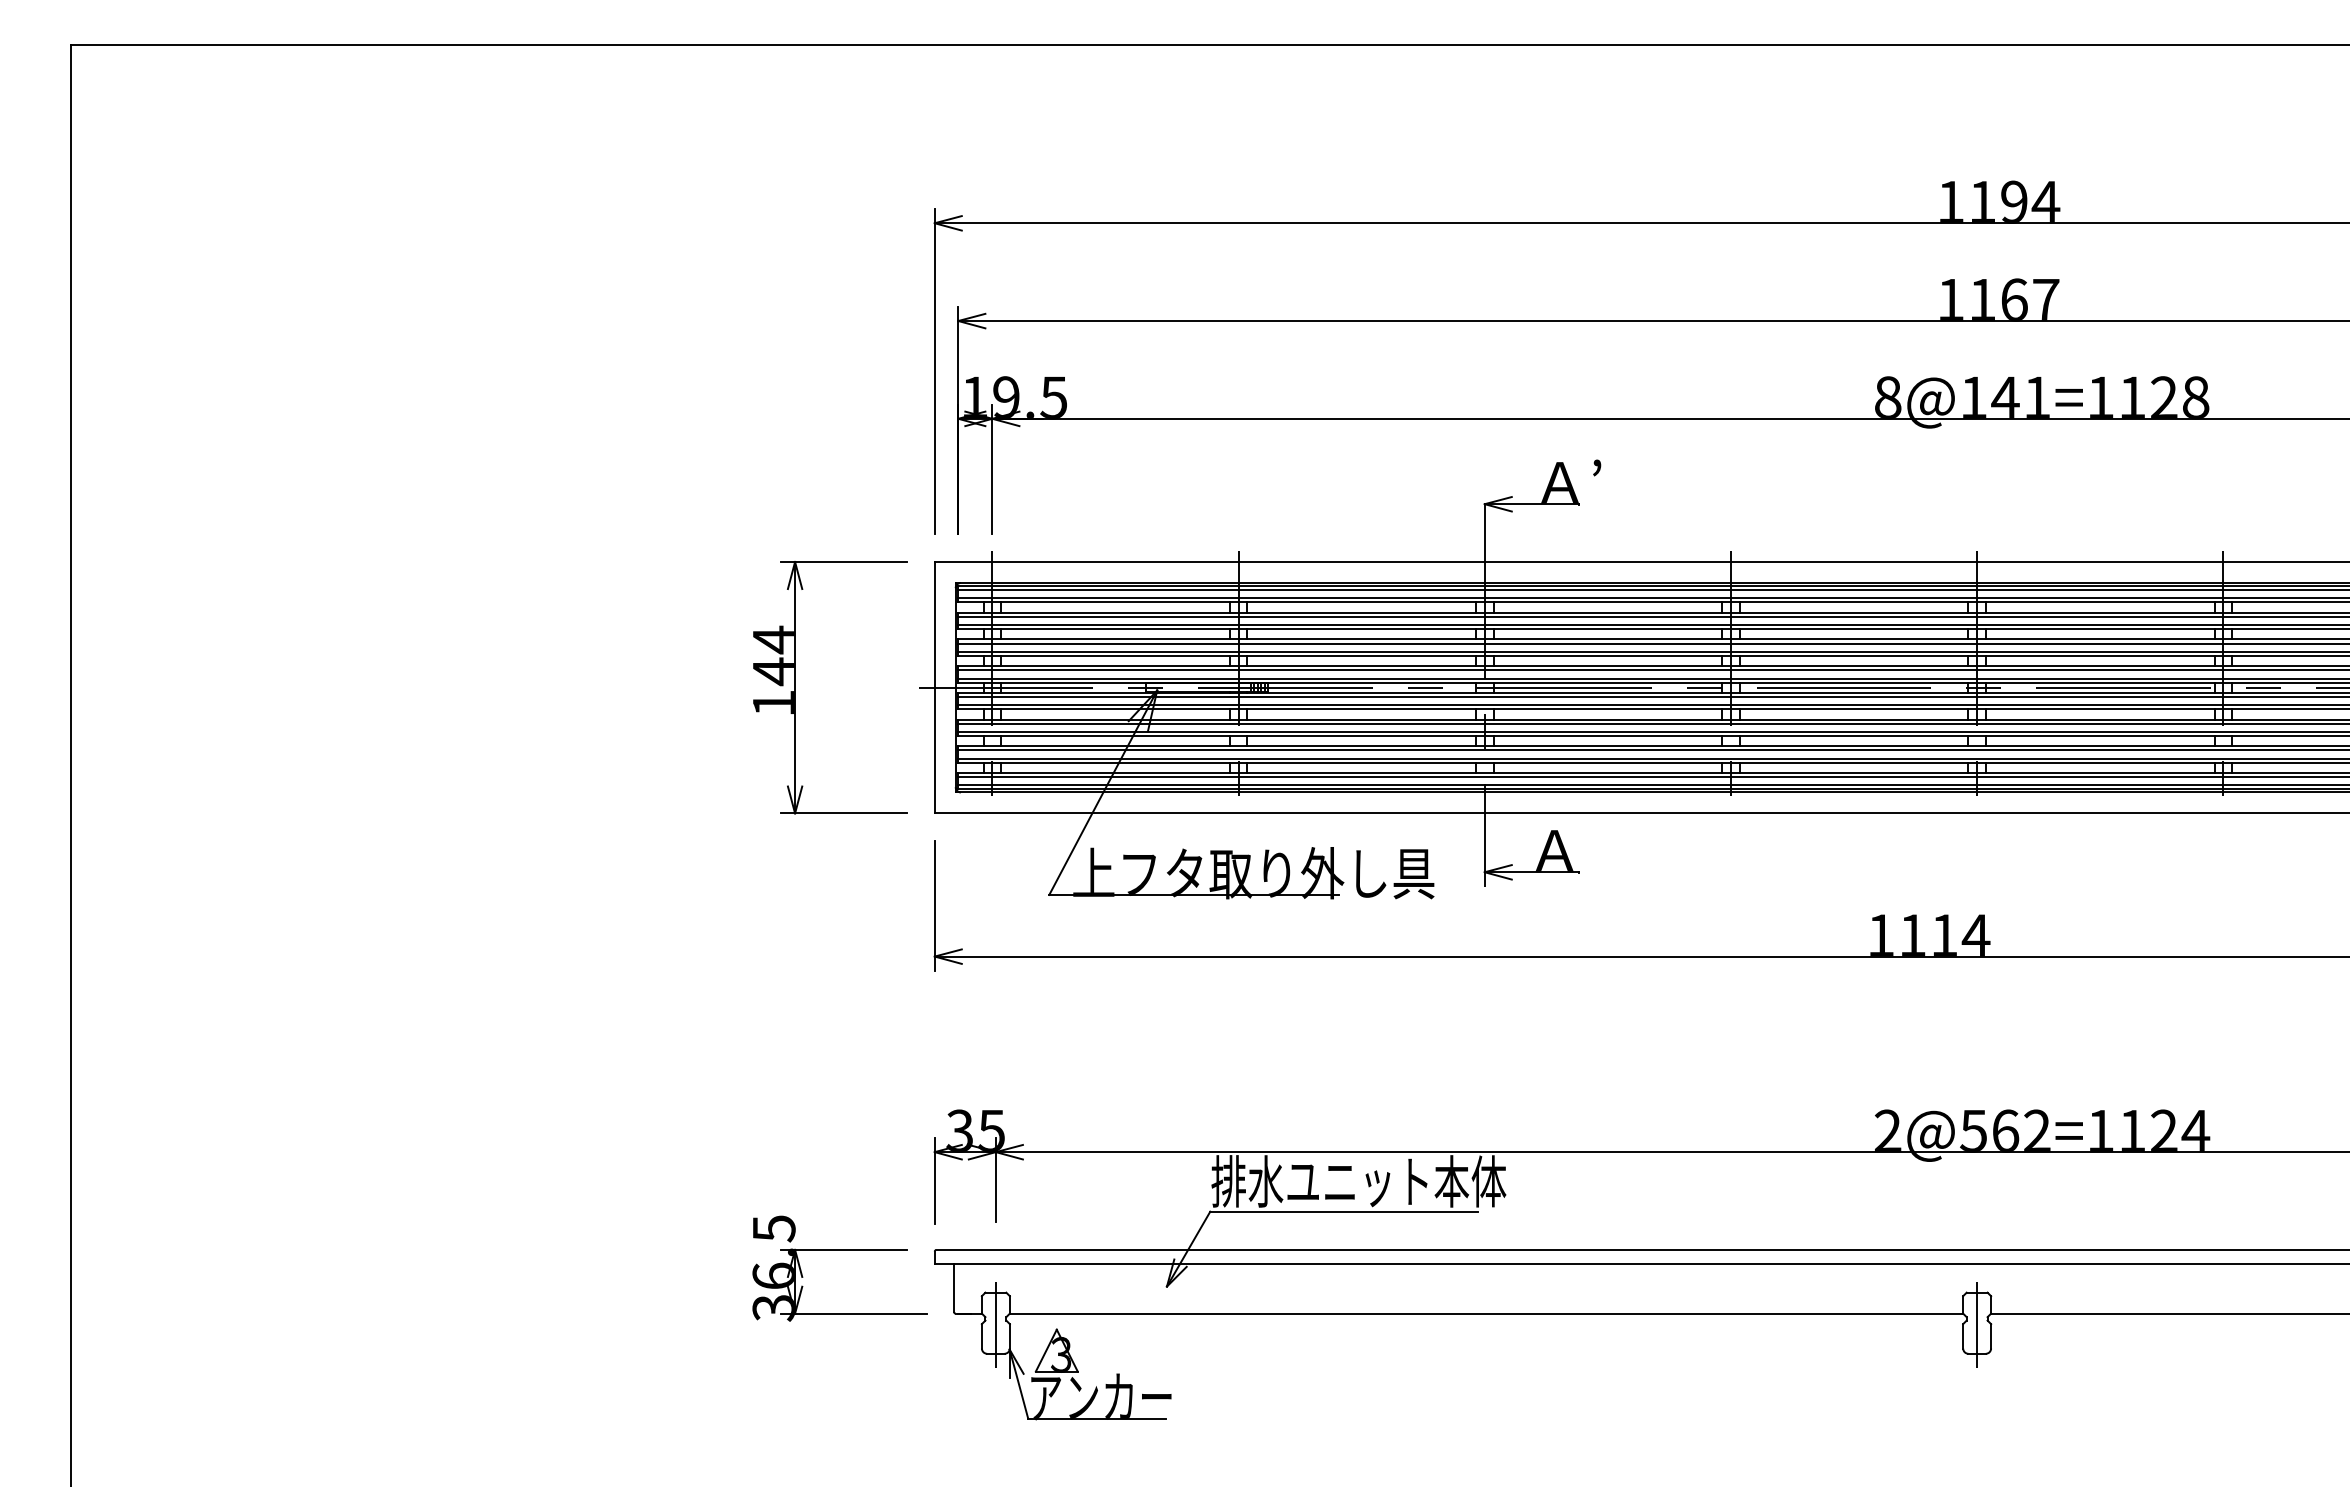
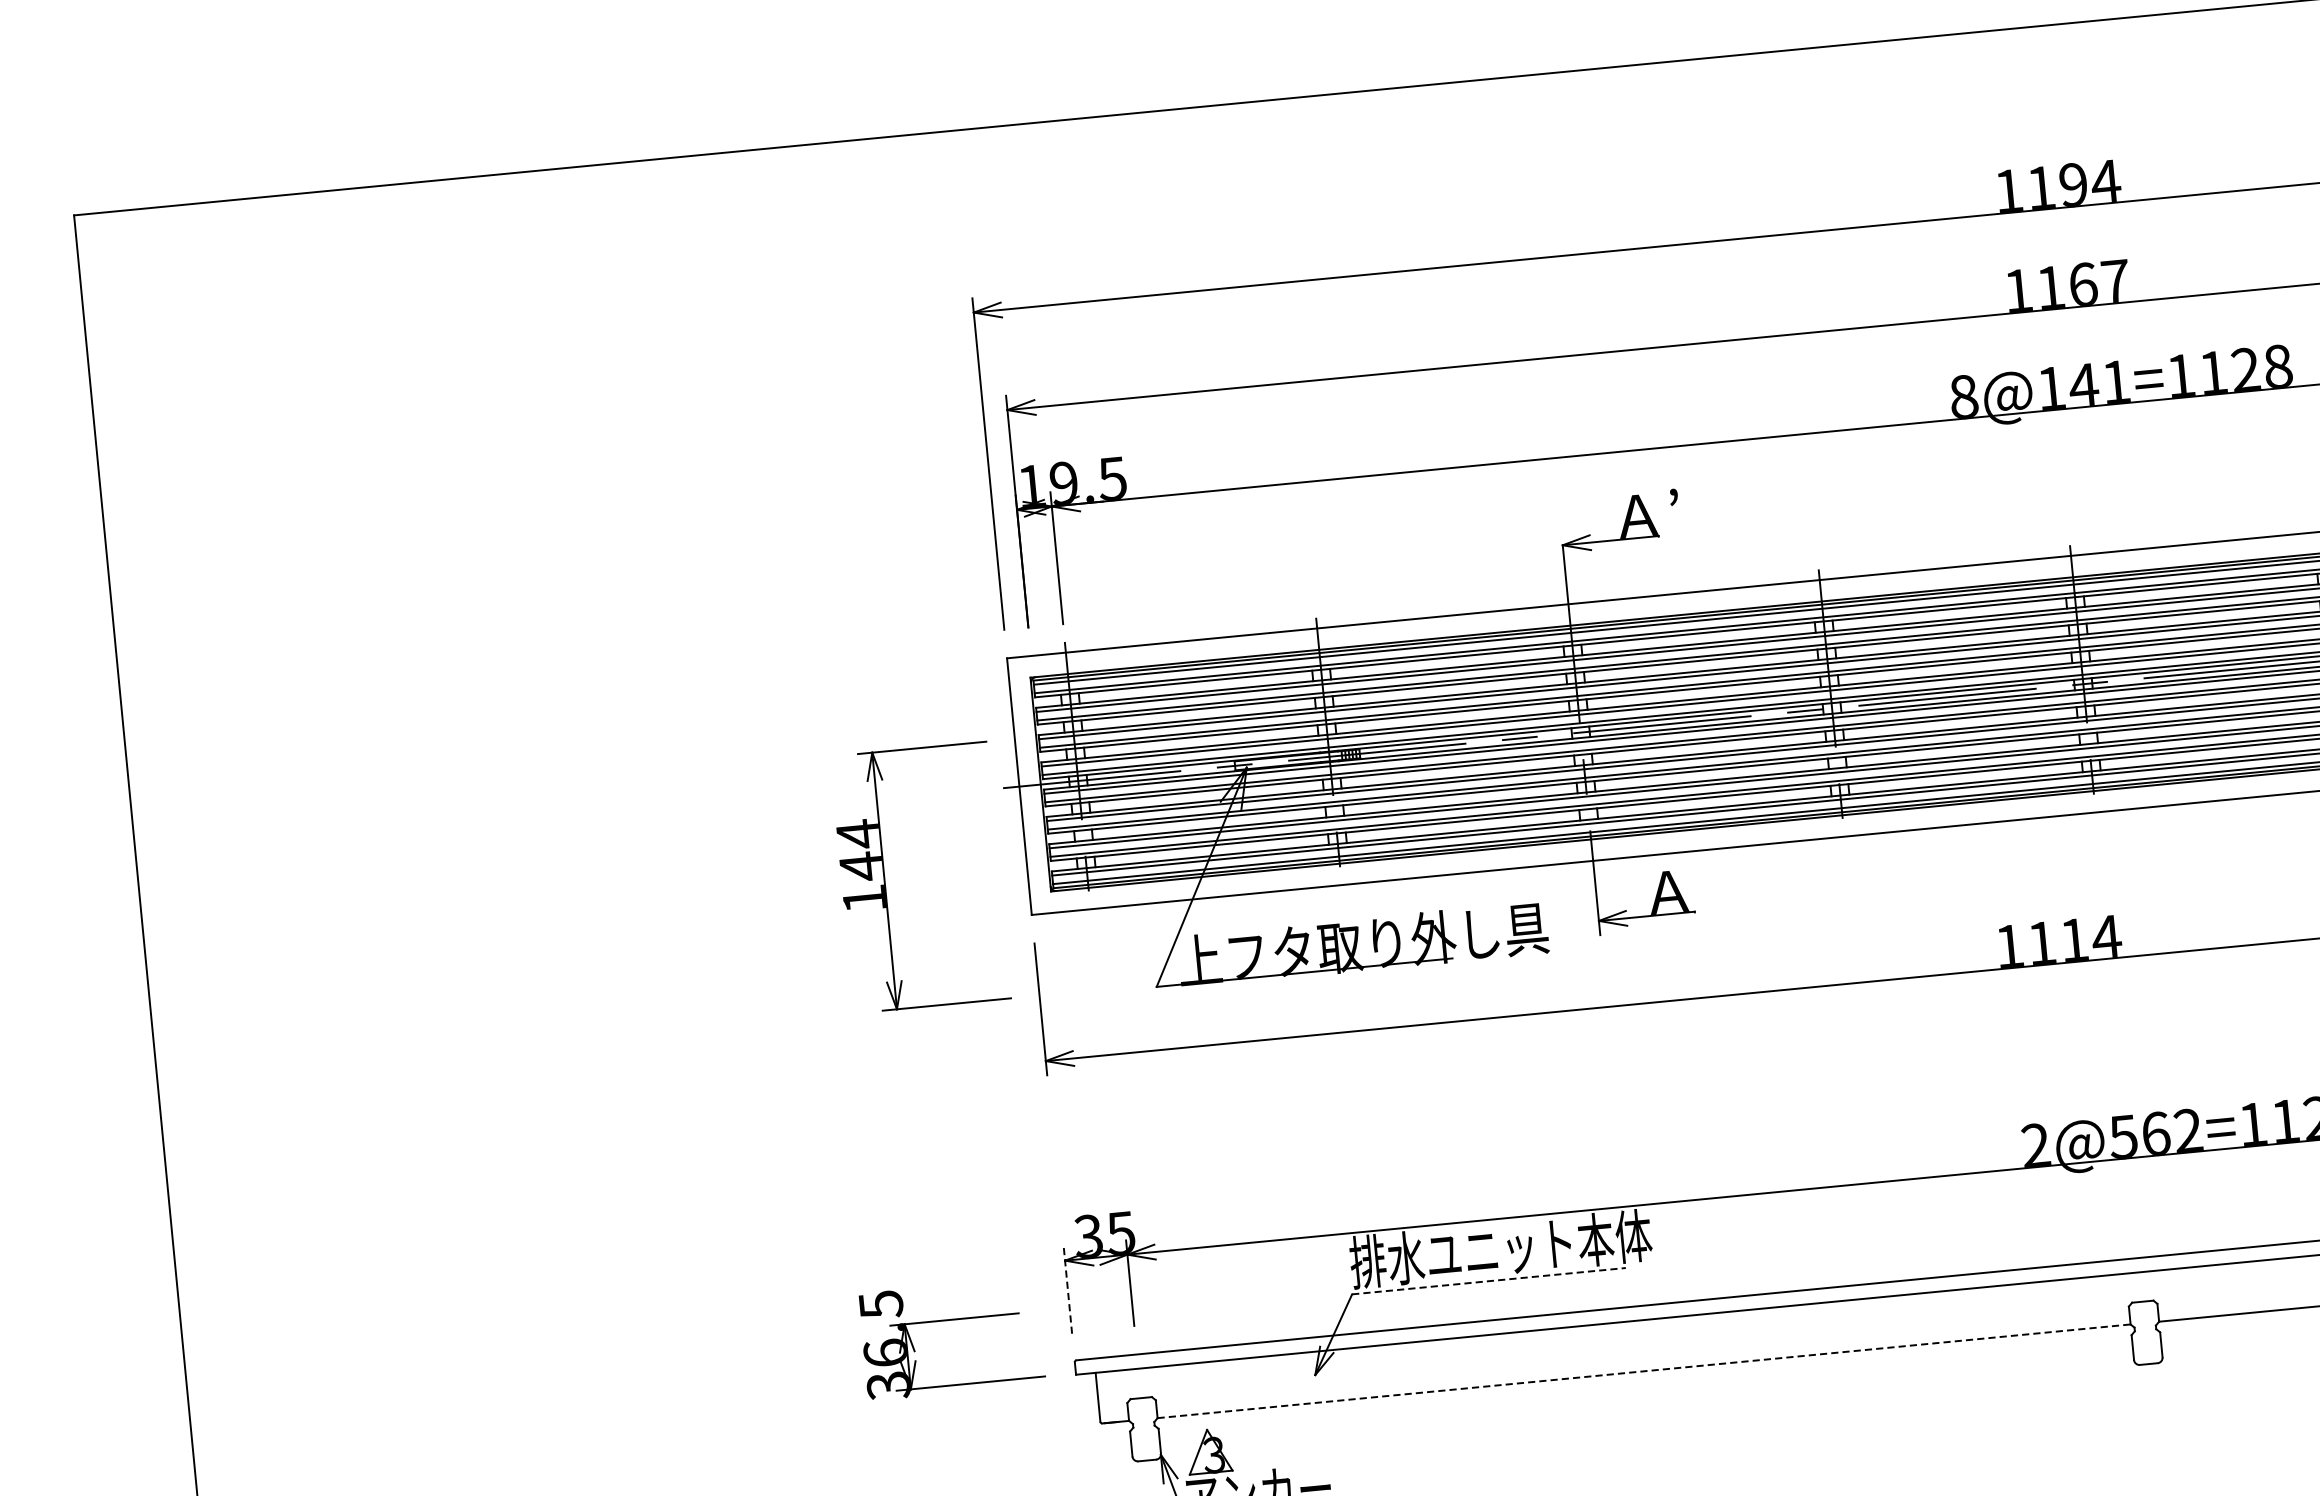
part: (795, 687) -> (885, 880), moved
line: (934, 1180) -> (1067, 1289), solid -> dashed
line: (1344, 1211) -> (1489, 1281), solid -> dashed
part: (839, 1250) -> (950, 1320), moved
line: (1486, 1313) -> (1644, 1371), solid -> dashed
line: (995, 1324) -> (1144, 1430), removed
line: (1977, 1324) -> (2146, 1334), removed

